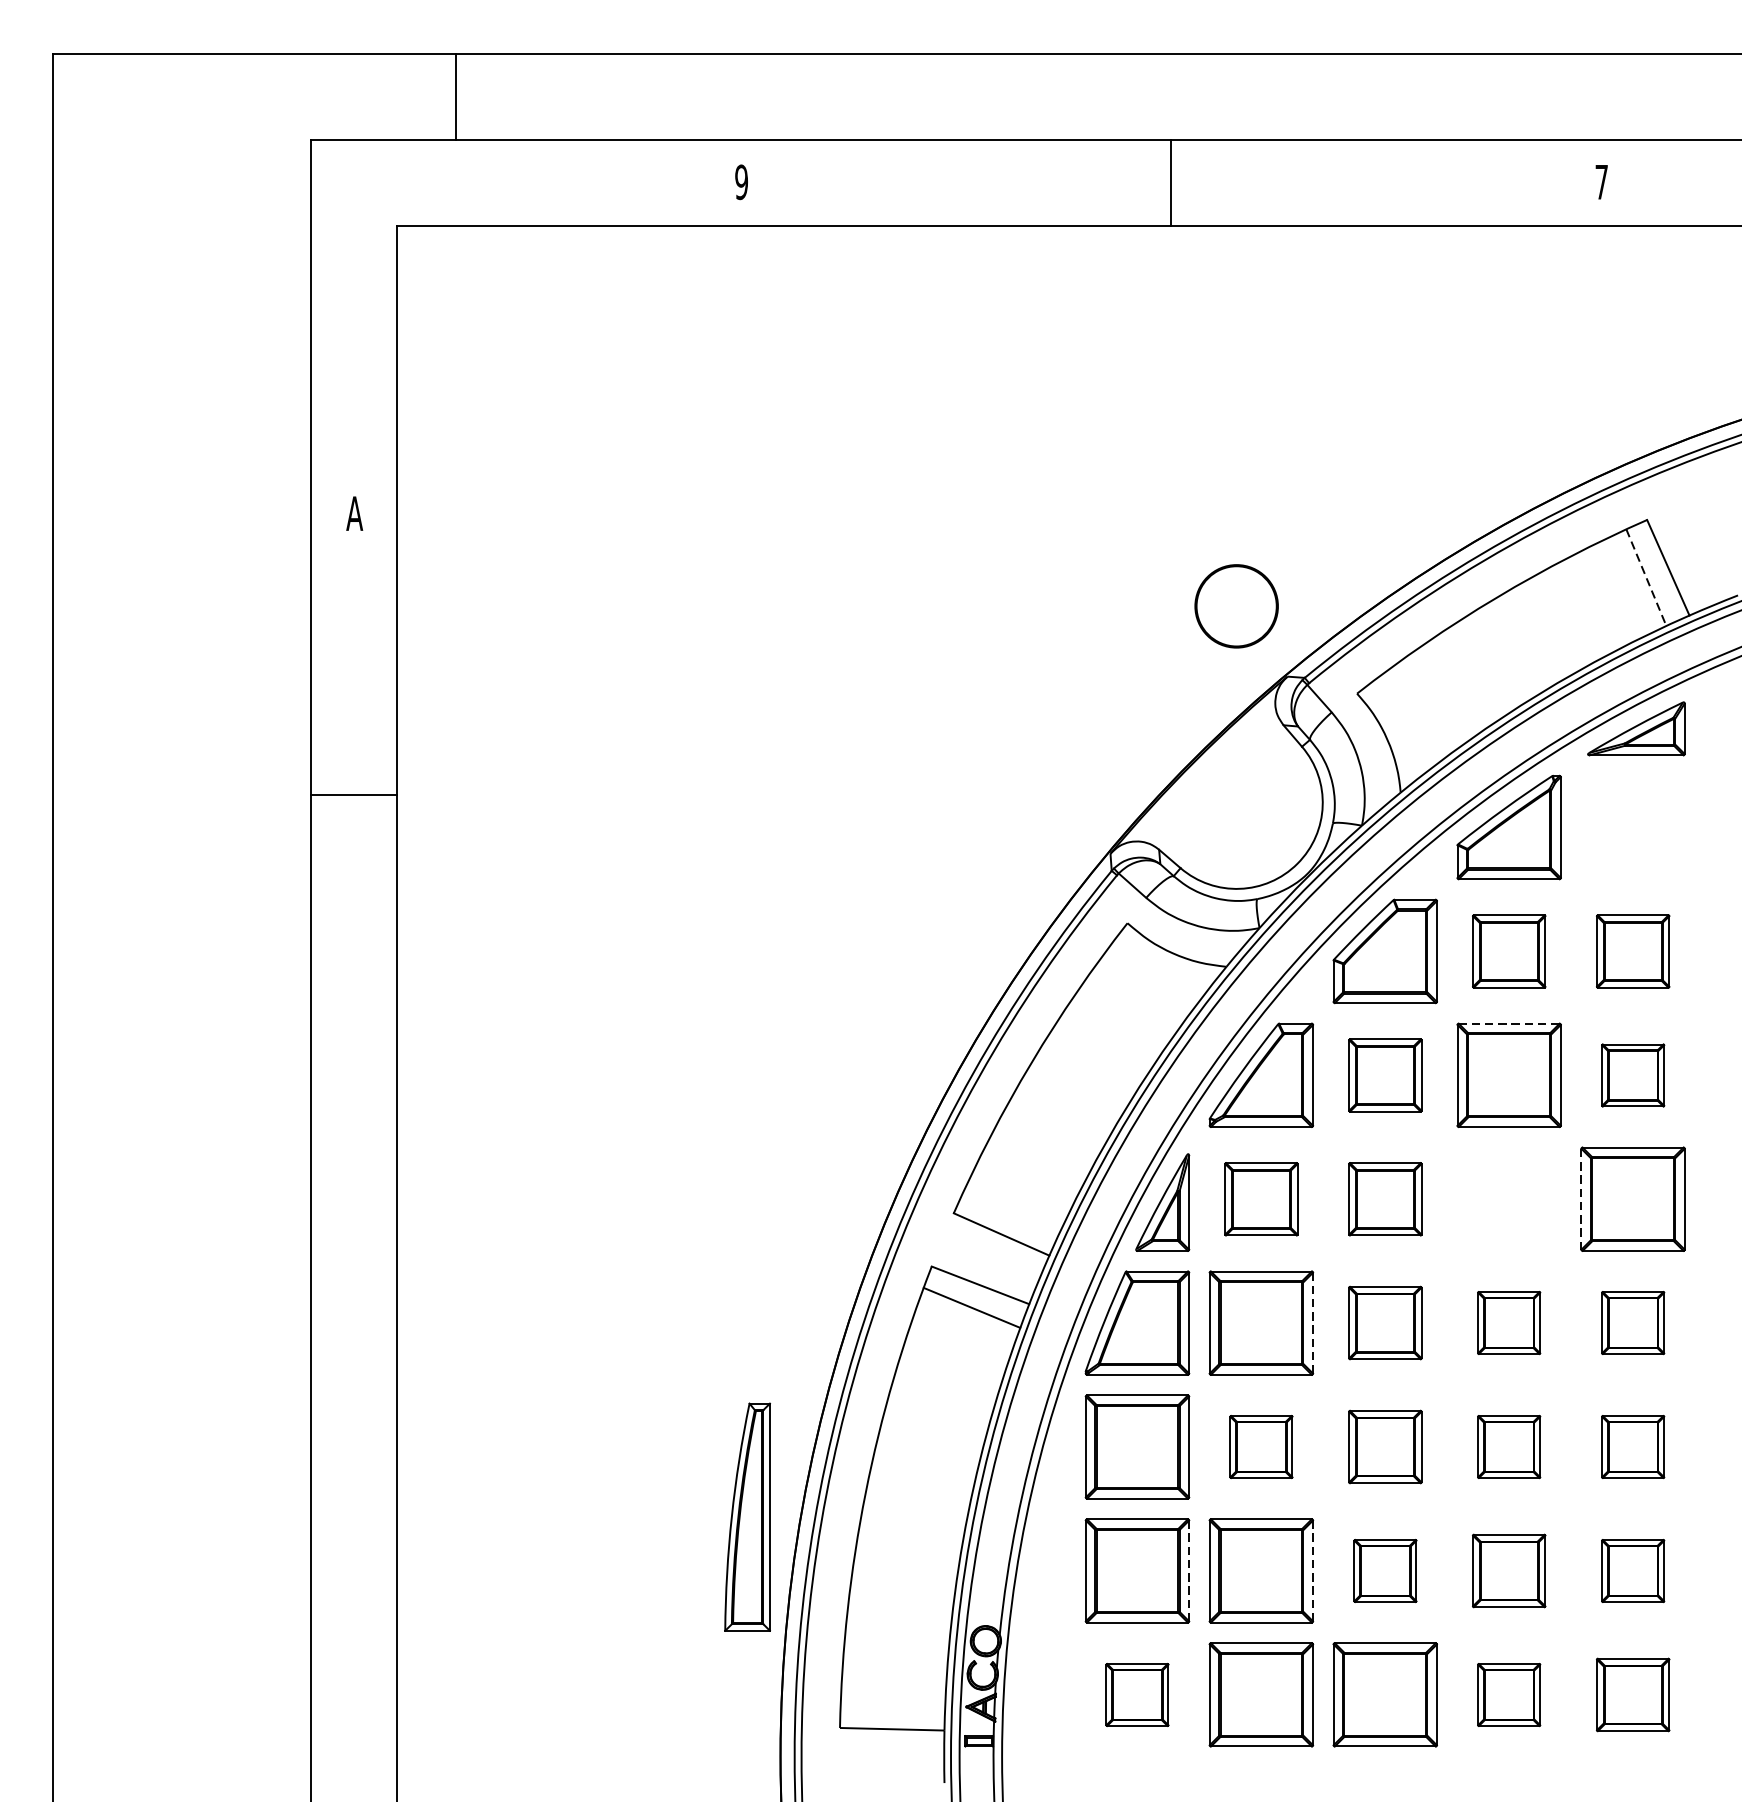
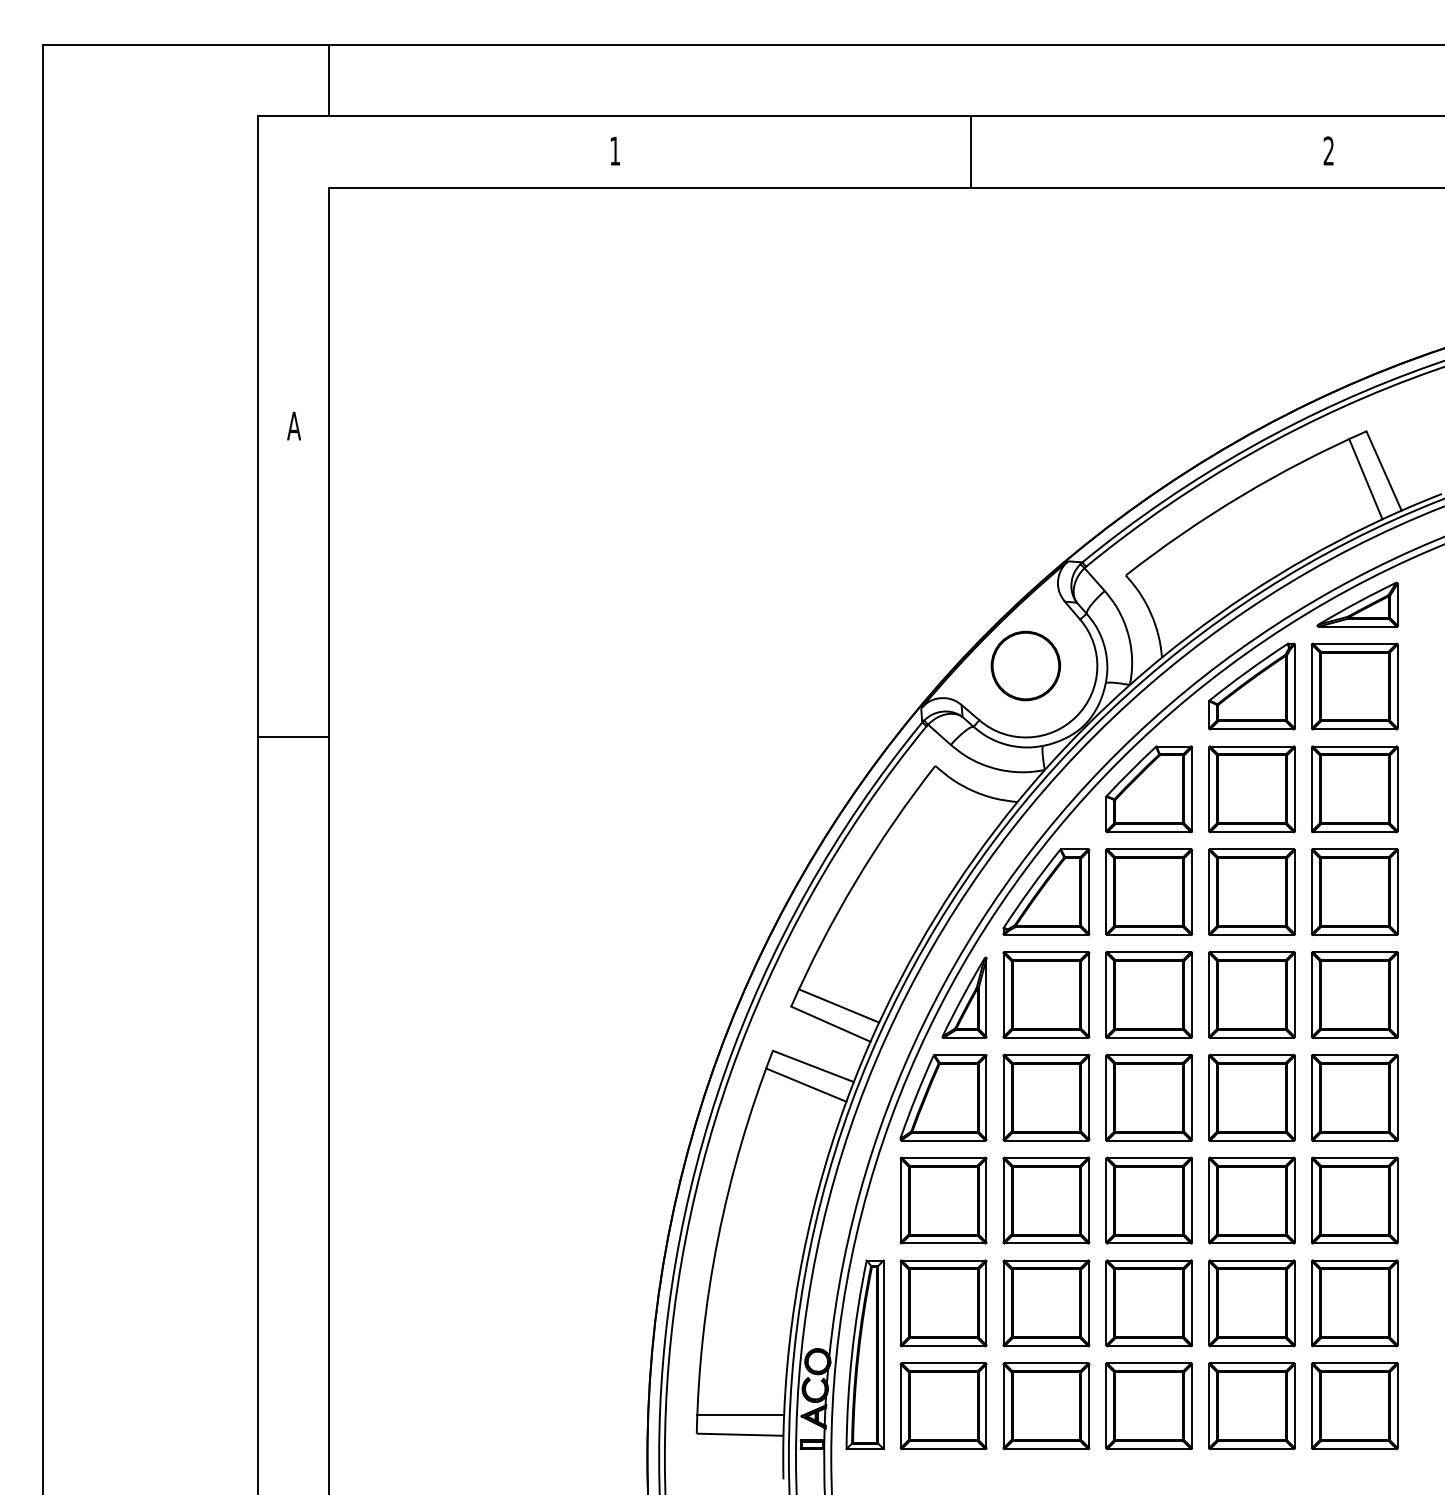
line: (455, 97) -> (328, 80), moved
text: (740, 181) -> (614, 150), 9 -> 1
text: (1601, 181) -> (1328, 150), 7 -> 2
line: (1647, 578) -> (1366, 479), dashed -> solid
part: (1236, 605) -> (1025, 665), moved
line: (352, 794) -> (292, 737), moved
part: (1632, 827) -> (1354, 686), added
part: (1508, 951) -> (1251, 789), size x1.43
part: (1632, 951) -> (1354, 789), size x1.43
line: (1509, 1023) -> (1252, 849), dashed -> solid
part: (1385, 1075) -> (1149, 892), size x1.43
part: (1632, 1075) -> (1354, 892), size x1.67
part: (1261, 1198) -> (1046, 994), size x1.43
part: (1385, 1198) -> (1149, 994), size x1.43
part: (1508, 1198) -> (1251, 994), added
line: (1582, 1198) -> (1312, 994), dashed -> solid
line: (1012, 1211) -> (839, 1005), added
line: (1313, 1322) -> (1089, 1097), dashed -> solid
part: (1385, 1322) -> (1149, 1097), size x1.43
part: (1508, 1322) -> (1251, 1097), size x1.67
part: (1632, 1322) -> (1354, 1097), size x1.67
part: (1261, 1446) -> (1046, 1200), size x1.67
part: (1385, 1446) -> (1149, 1200), size x1.43
part: (1508, 1446) -> (1251, 1200), size x1.67
part: (1632, 1446) -> (1354, 1200), size x1.67
part: (746, 1516) -> (864, 1354), moved
line: (1189, 1571) -> (986, 1303), dashed -> solid
line: (1313, 1571) -> (1089, 1303), dashed -> solid
part: (1385, 1571) -> (1149, 1303), size x1.67
part: (1508, 1571) -> (1251, 1303), size x1.43
part: (1632, 1571) -> (1354, 1303), size x1.67
part: (1137, 1695) -> (943, 1406), size x1.67
part: (1508, 1695) -> (1251, 1406), size x1.67
part: (1632, 1695) -> (1354, 1406), size x1.43
line: (892, 1704) -> (740, 1414), added

